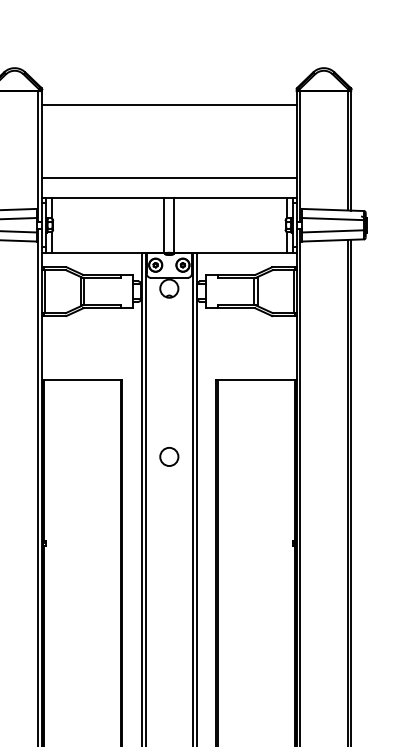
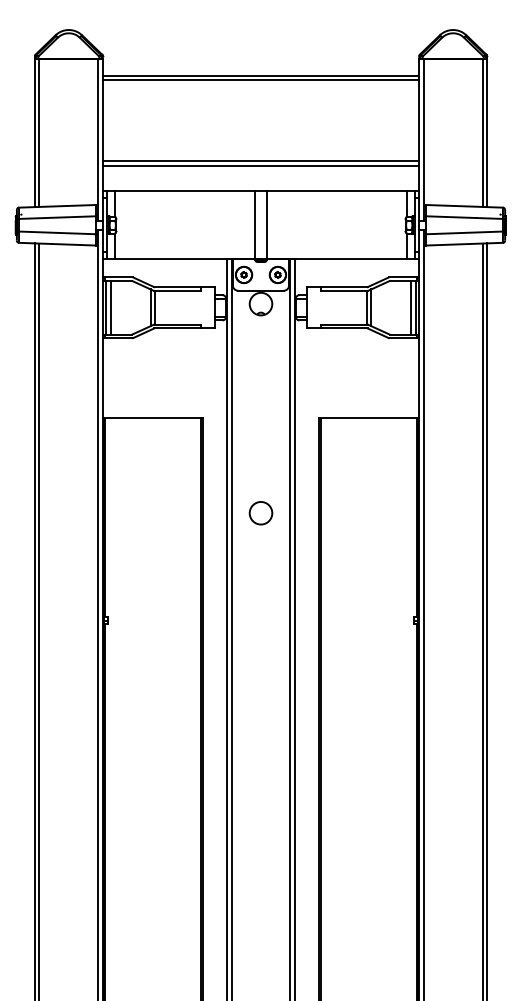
line: (168, 108) -> (260, 80), added
line: (168, 173) -> (260, 161), added
line: (48, 291) -> (110, 307), added
line: (290, 291) -> (411, 307), added

